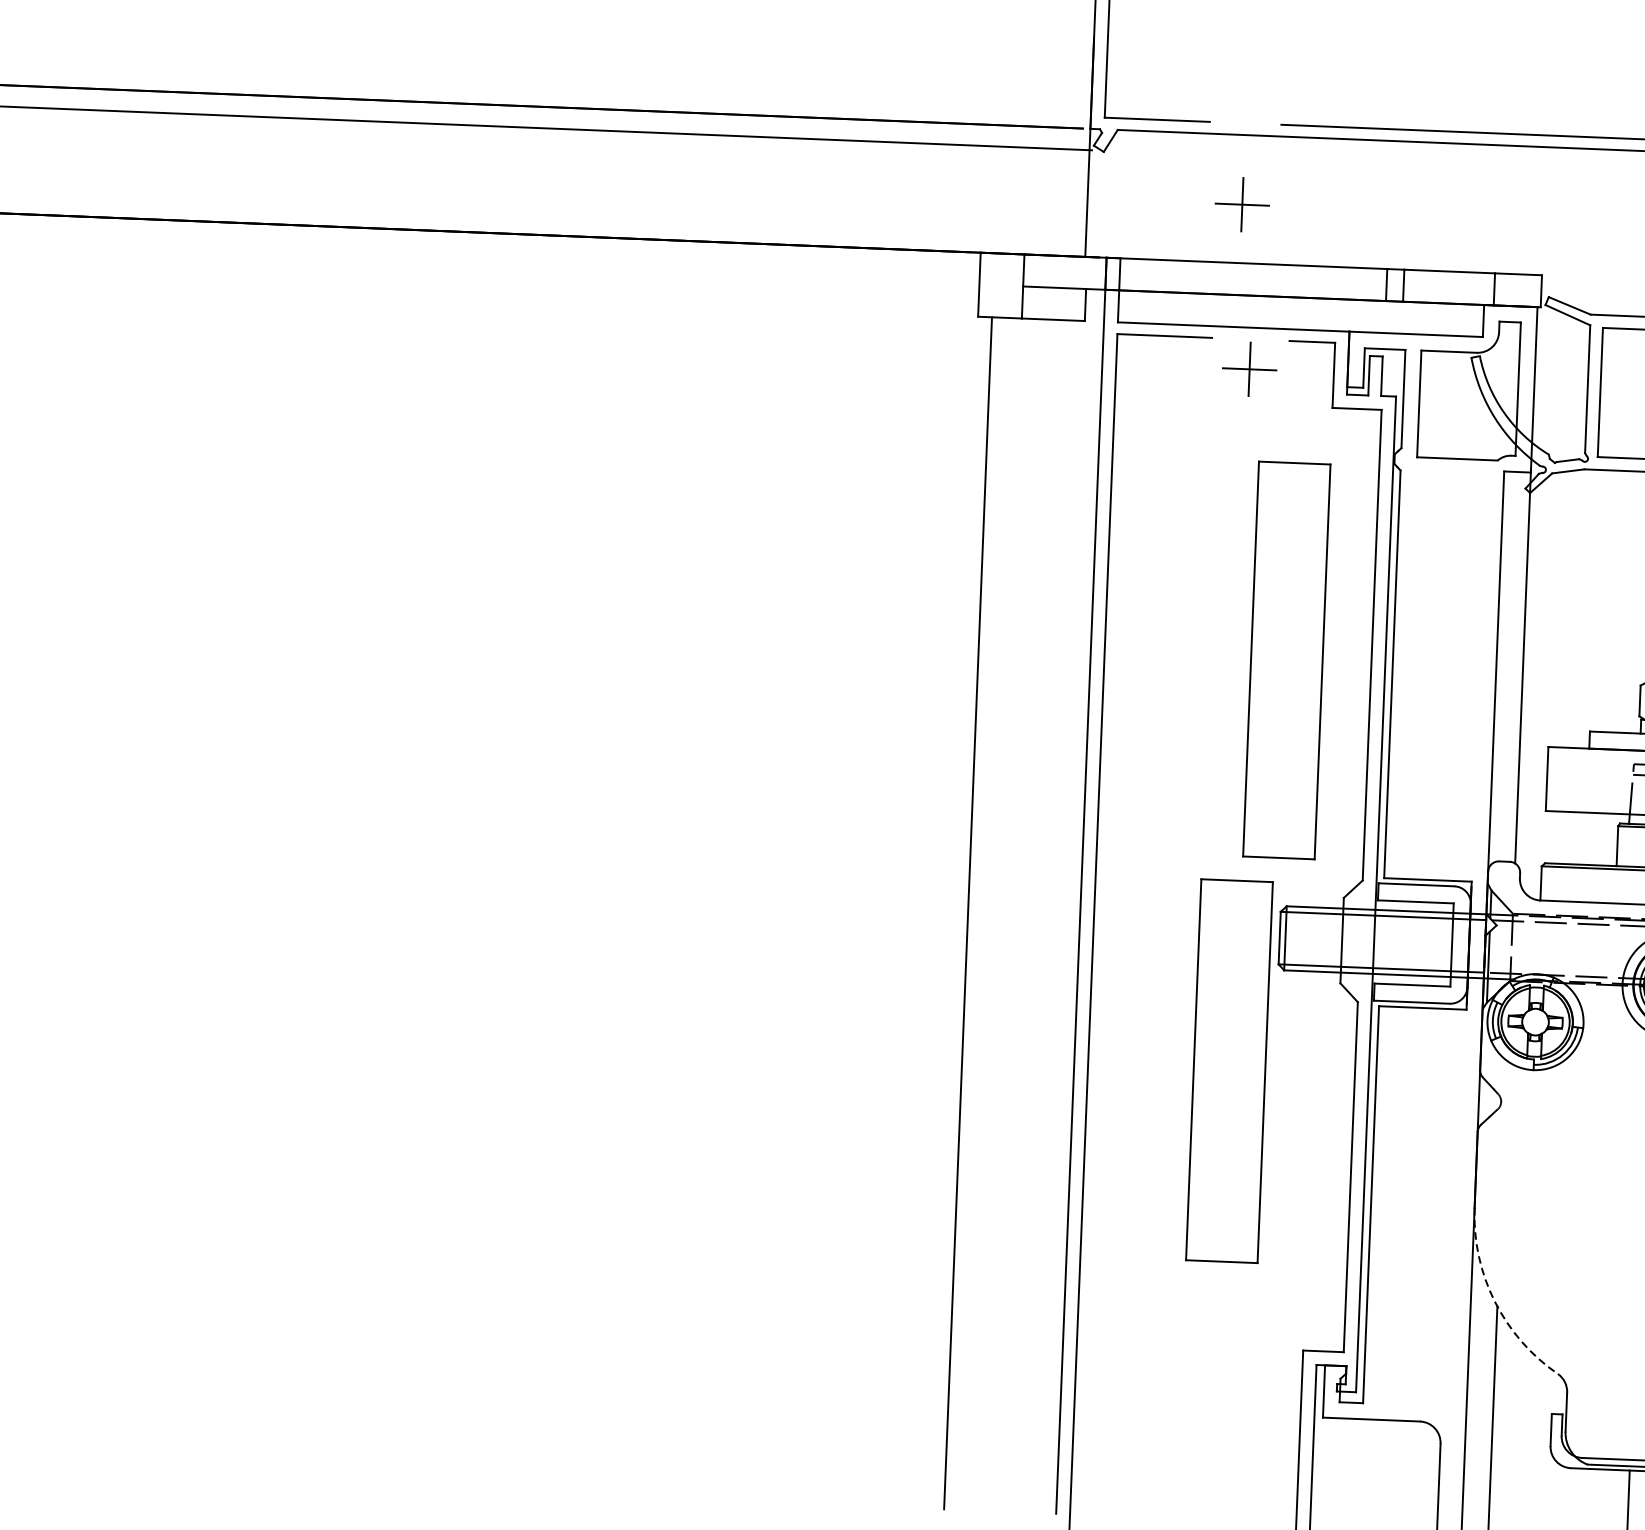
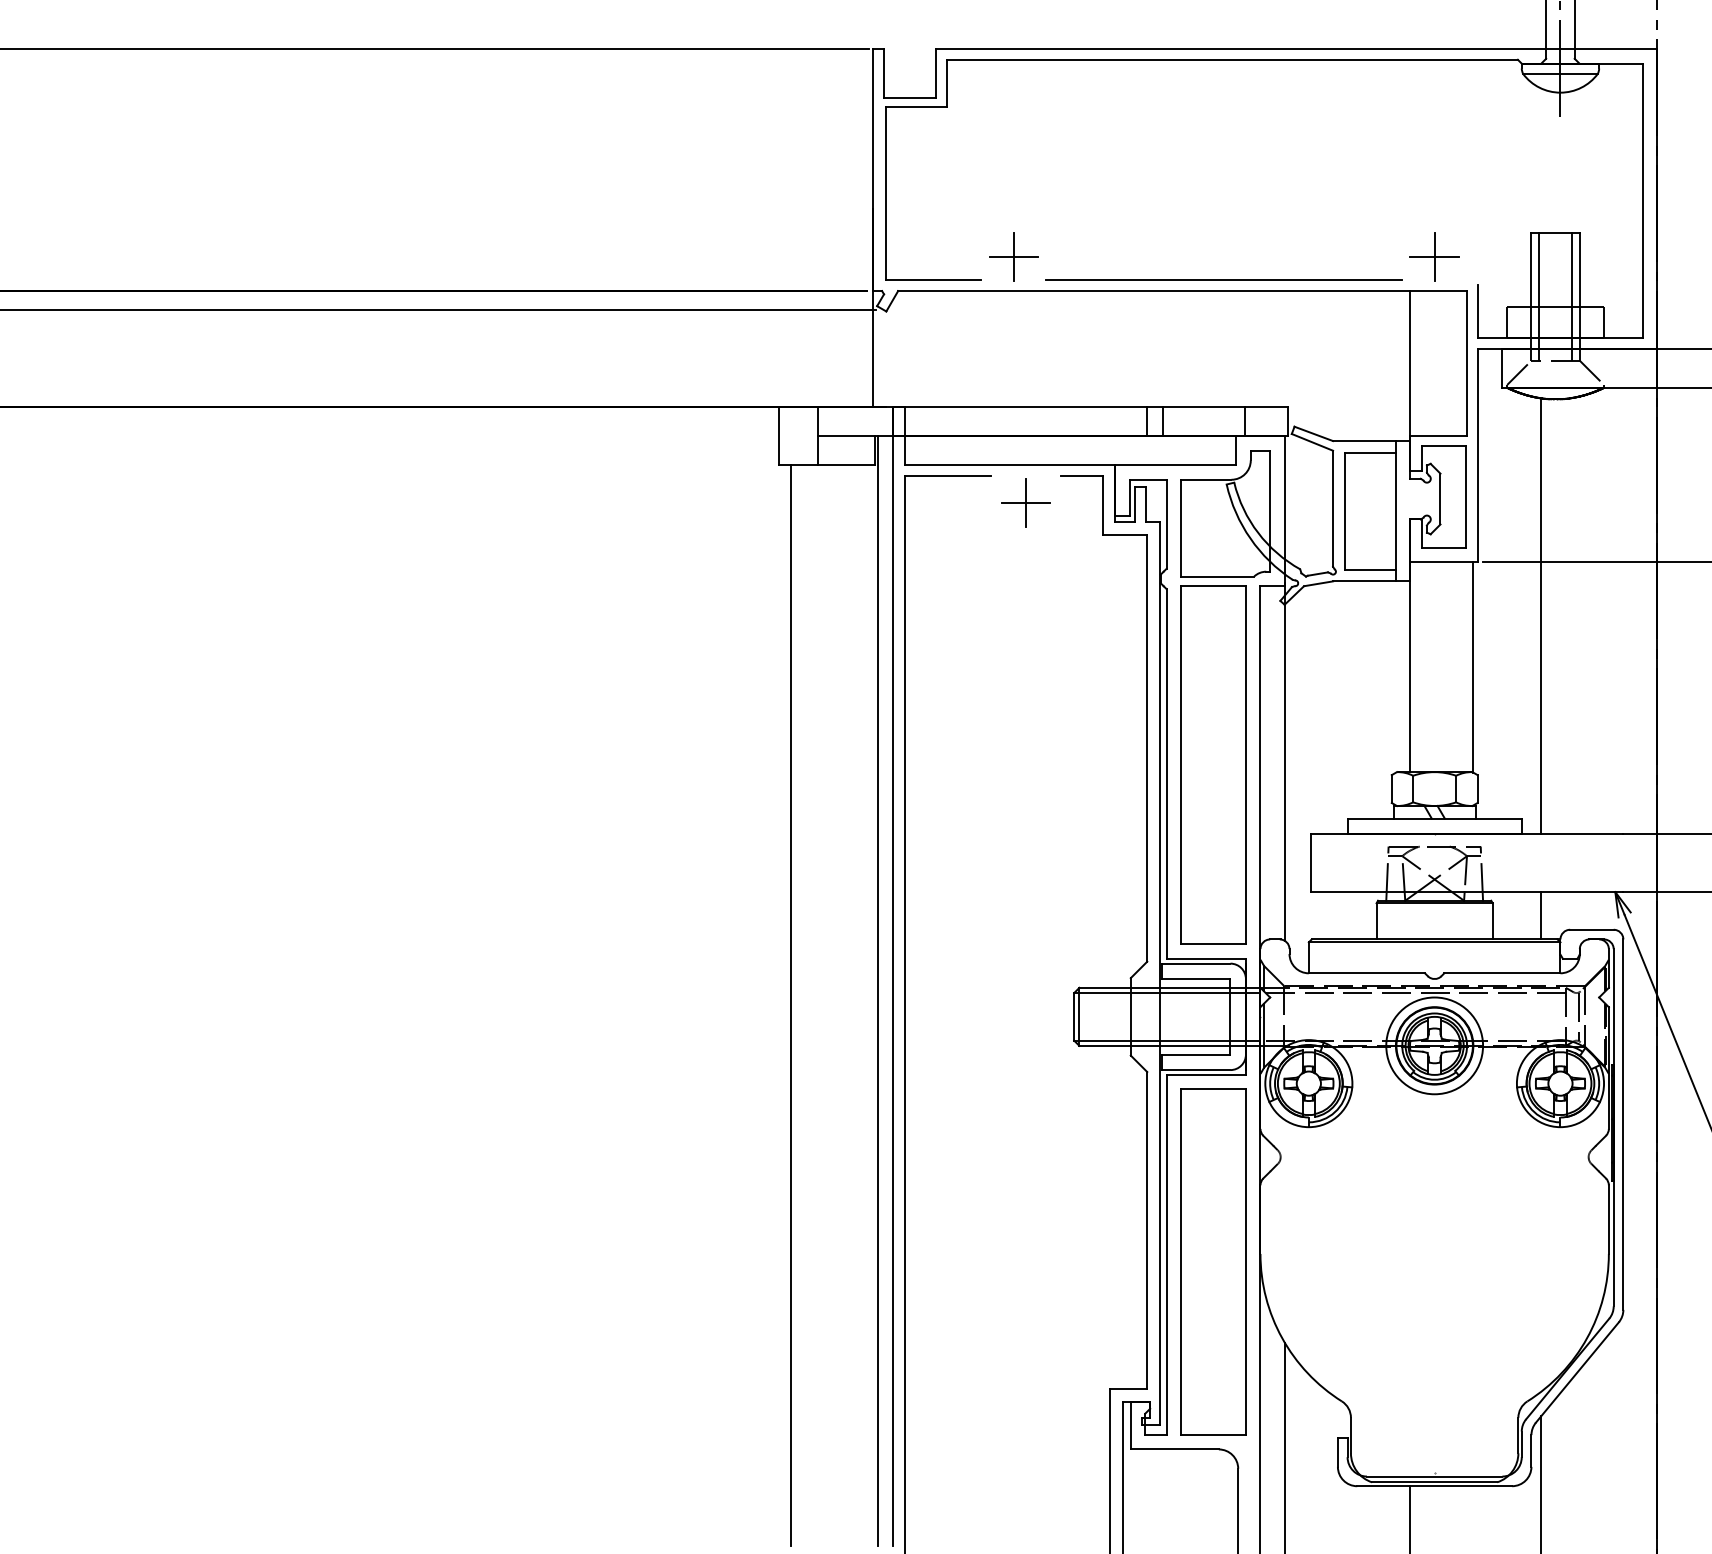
part: (1242, 203) -> (1013, 256), moved
part: (1286, 659) -> (1213, 764), moved
line: (1065, 901) -> (878, 991), added
part: (1229, 1070) -> (1213, 1261), moved
arc: (1495, 1302) -> (1282, 1338), dashed -> solid

